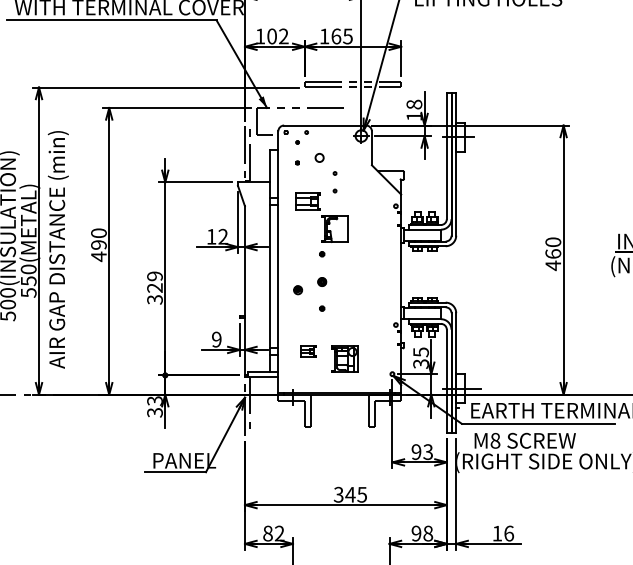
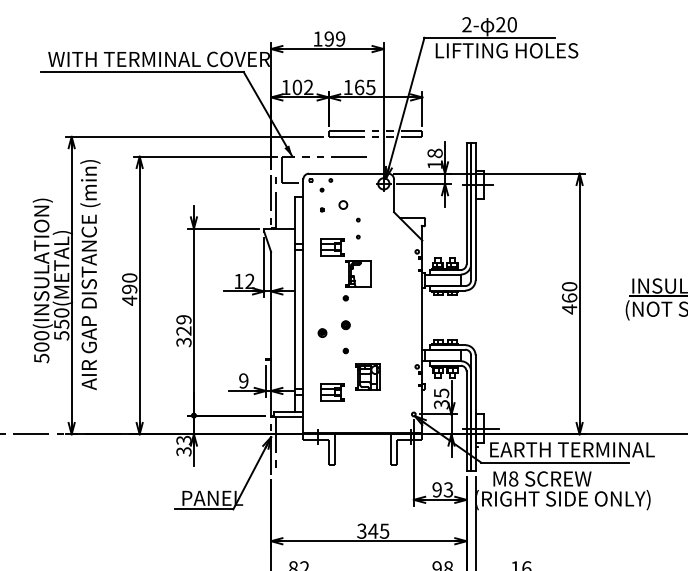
text: (58, 250) -> (90, 275), moved
part: (308, 351) -> (332, 392), size x1.67
part: (344, 358) -> (367, 376), moved

